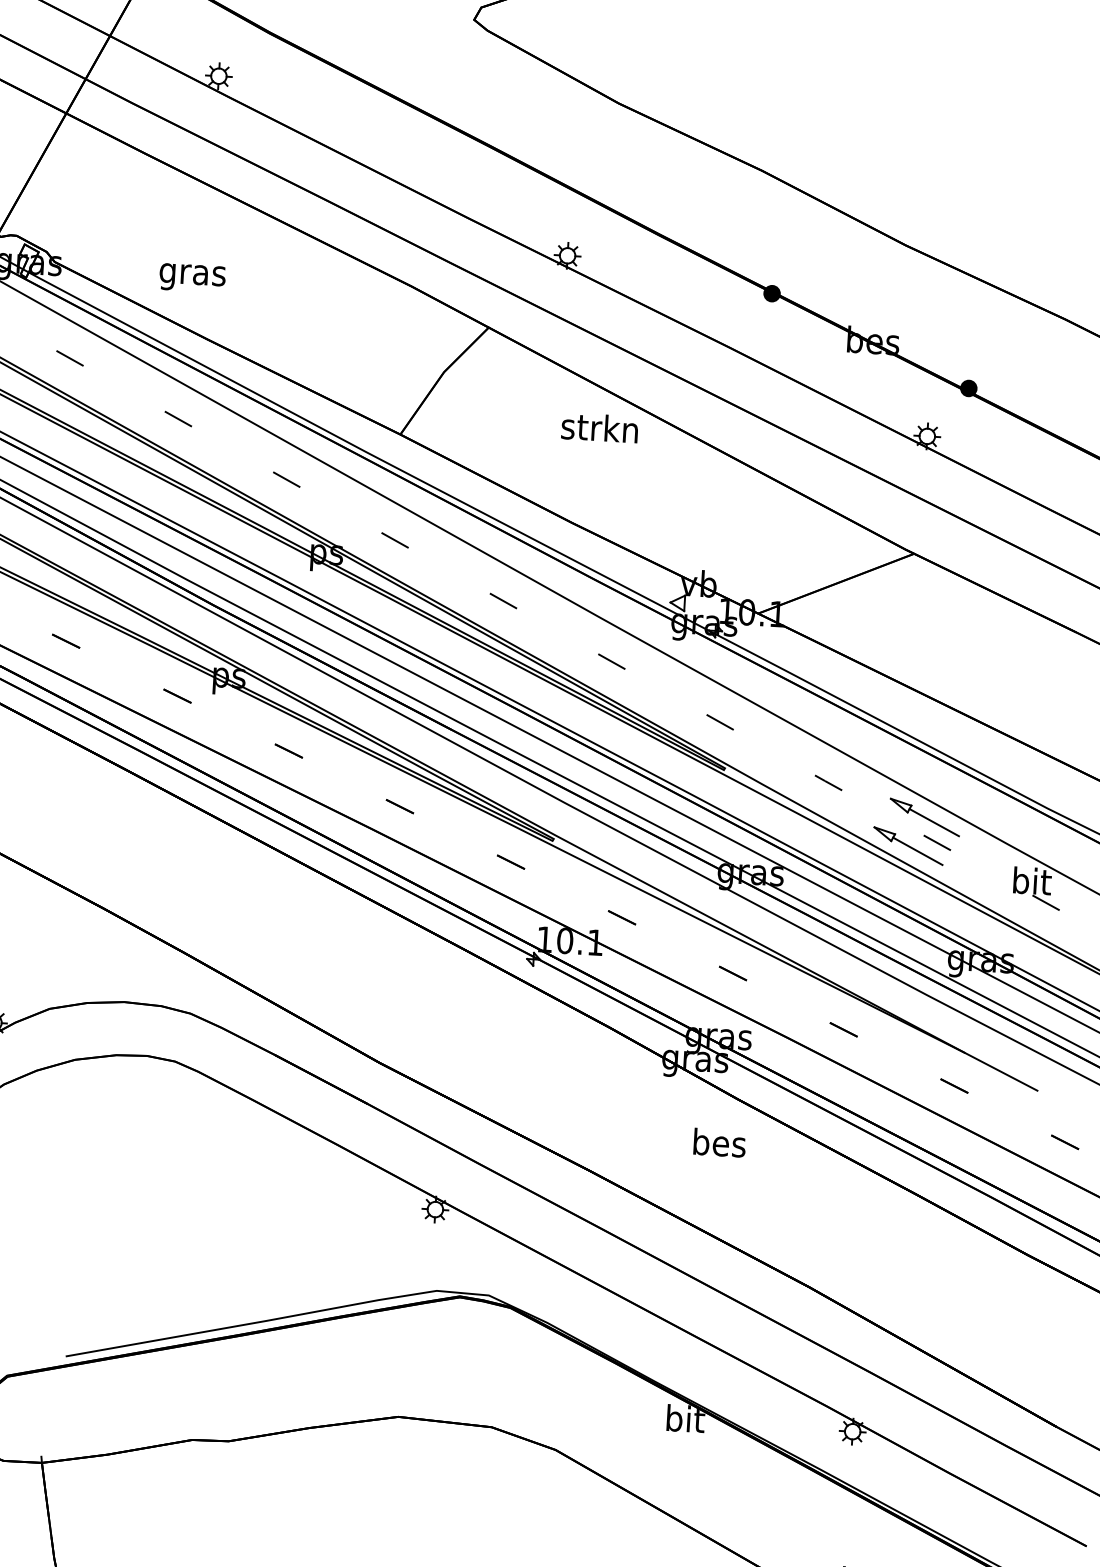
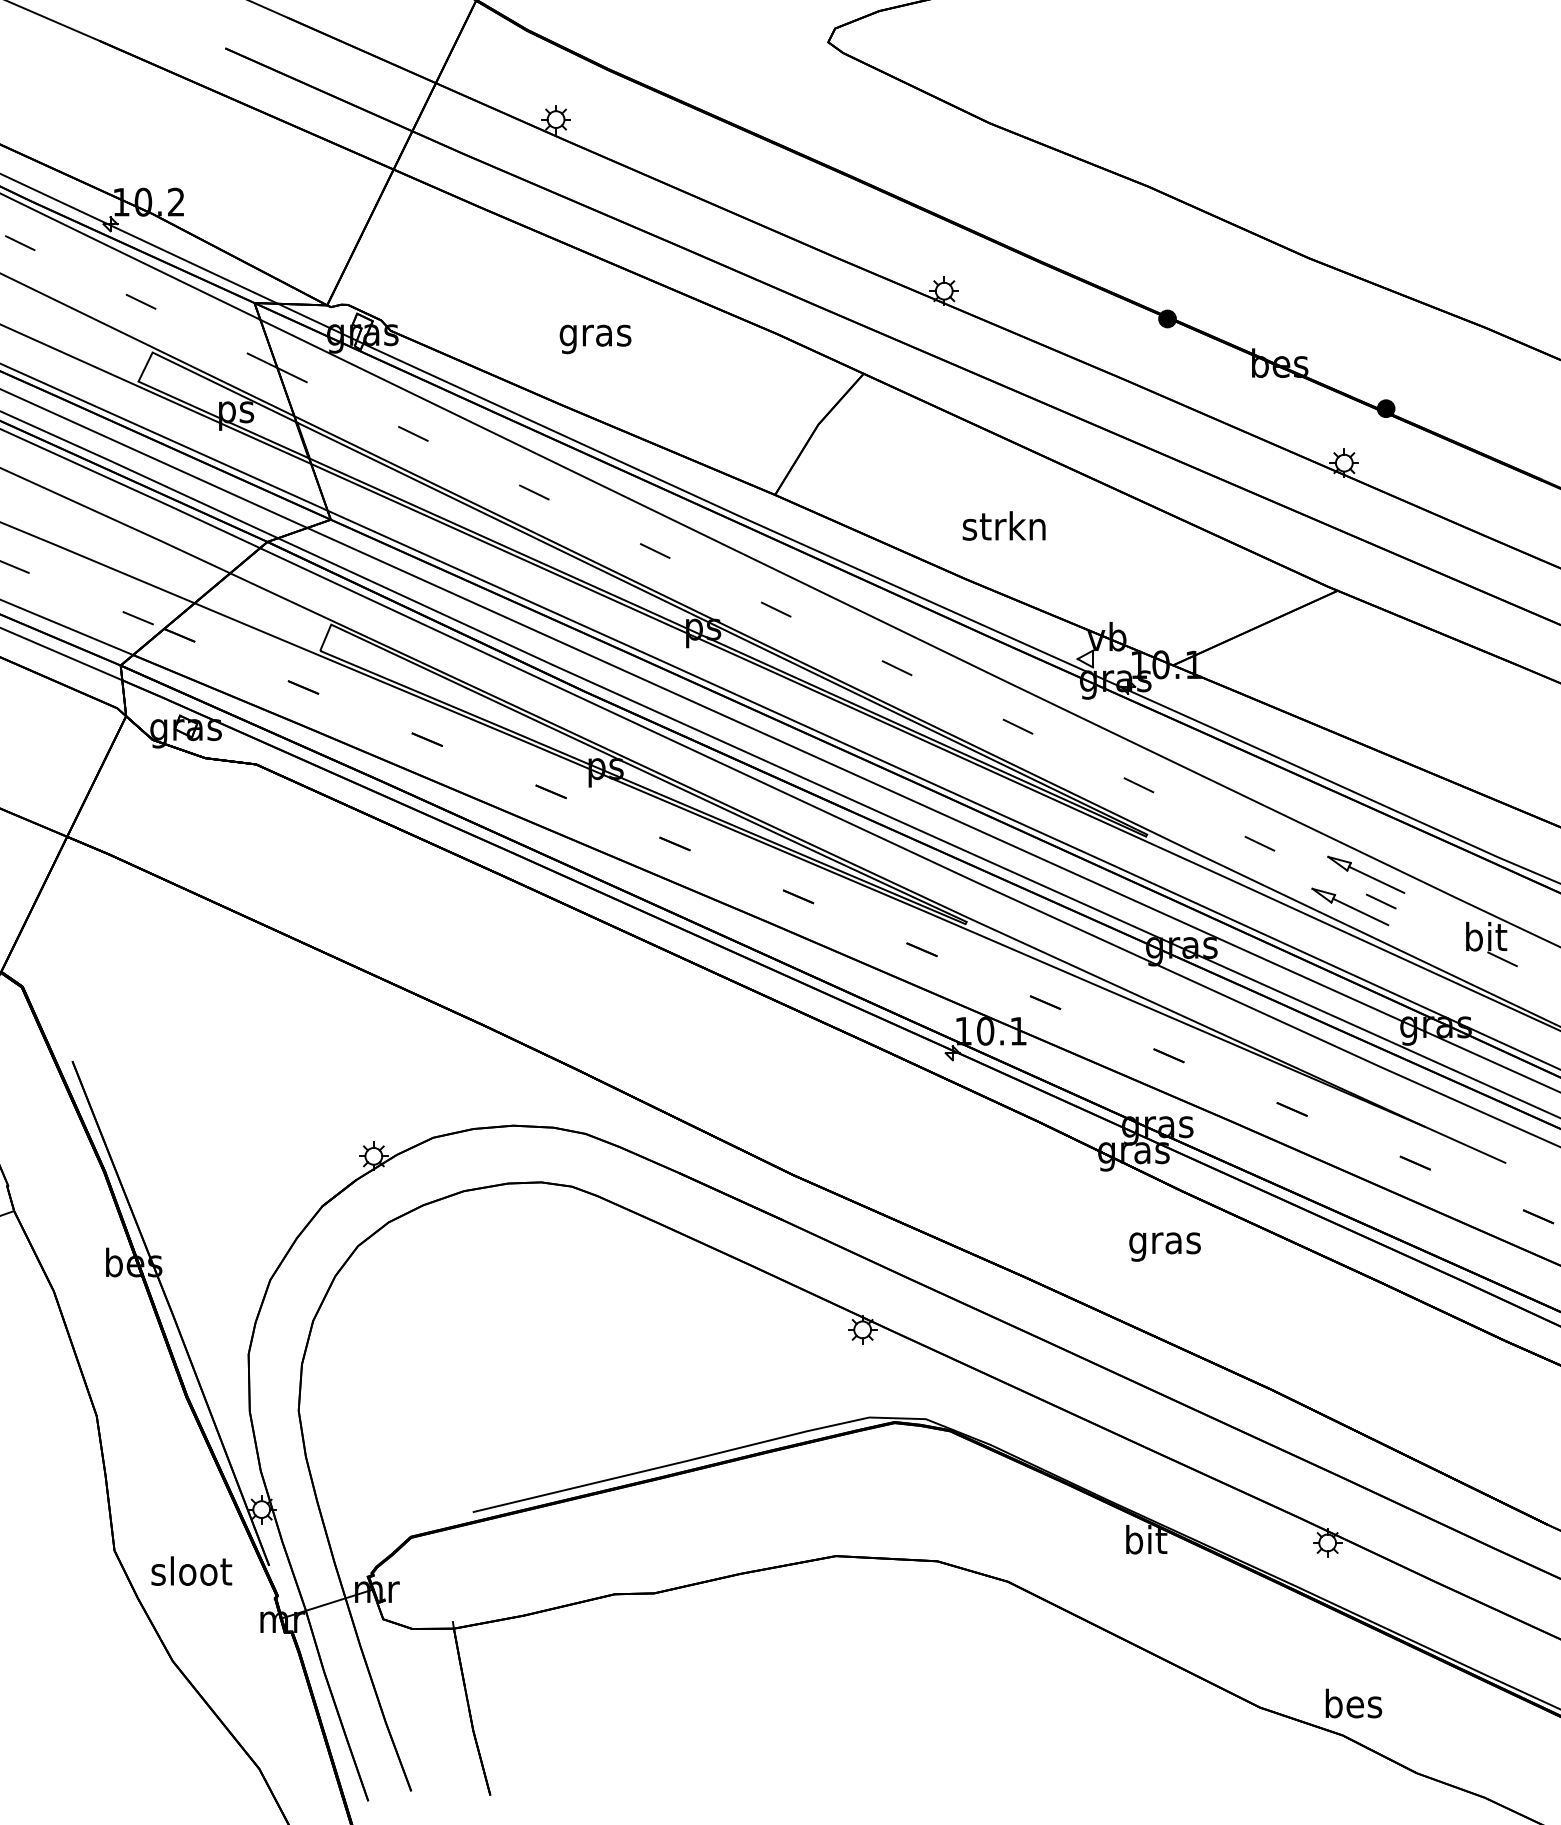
text: (192, 278) -> (595, 339), moved
text: (599, 427) -> (1003, 525), moved
text: (718, 1145) -> (1164, 1242), bes -> gras

